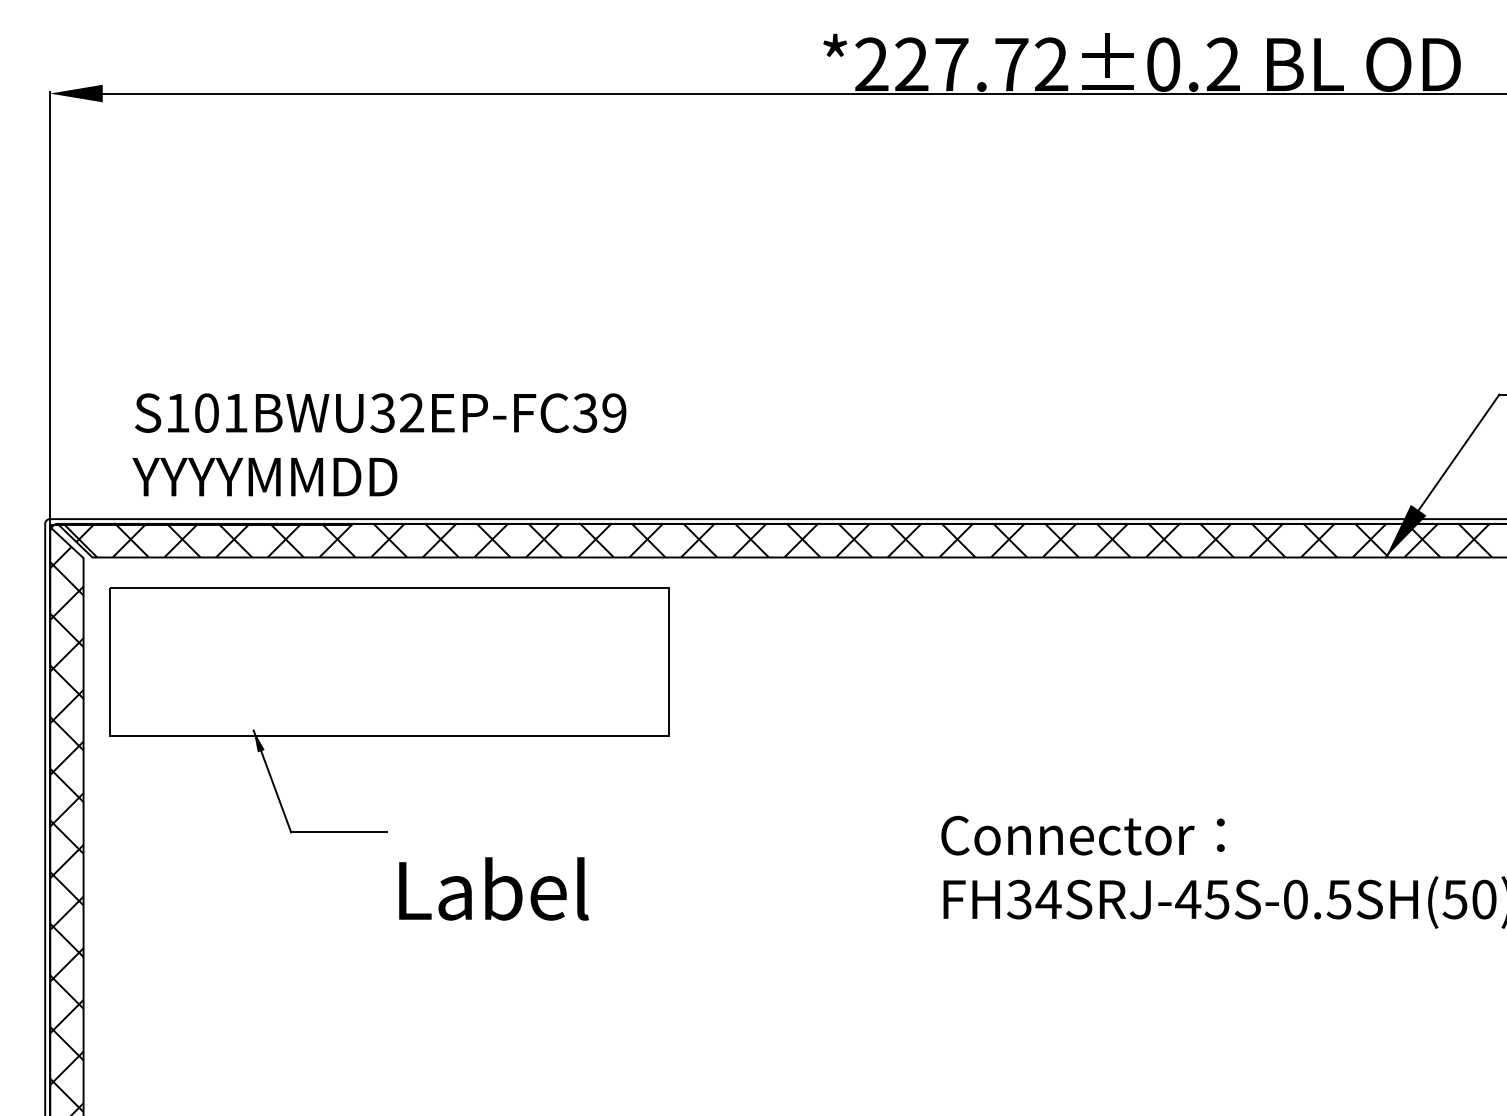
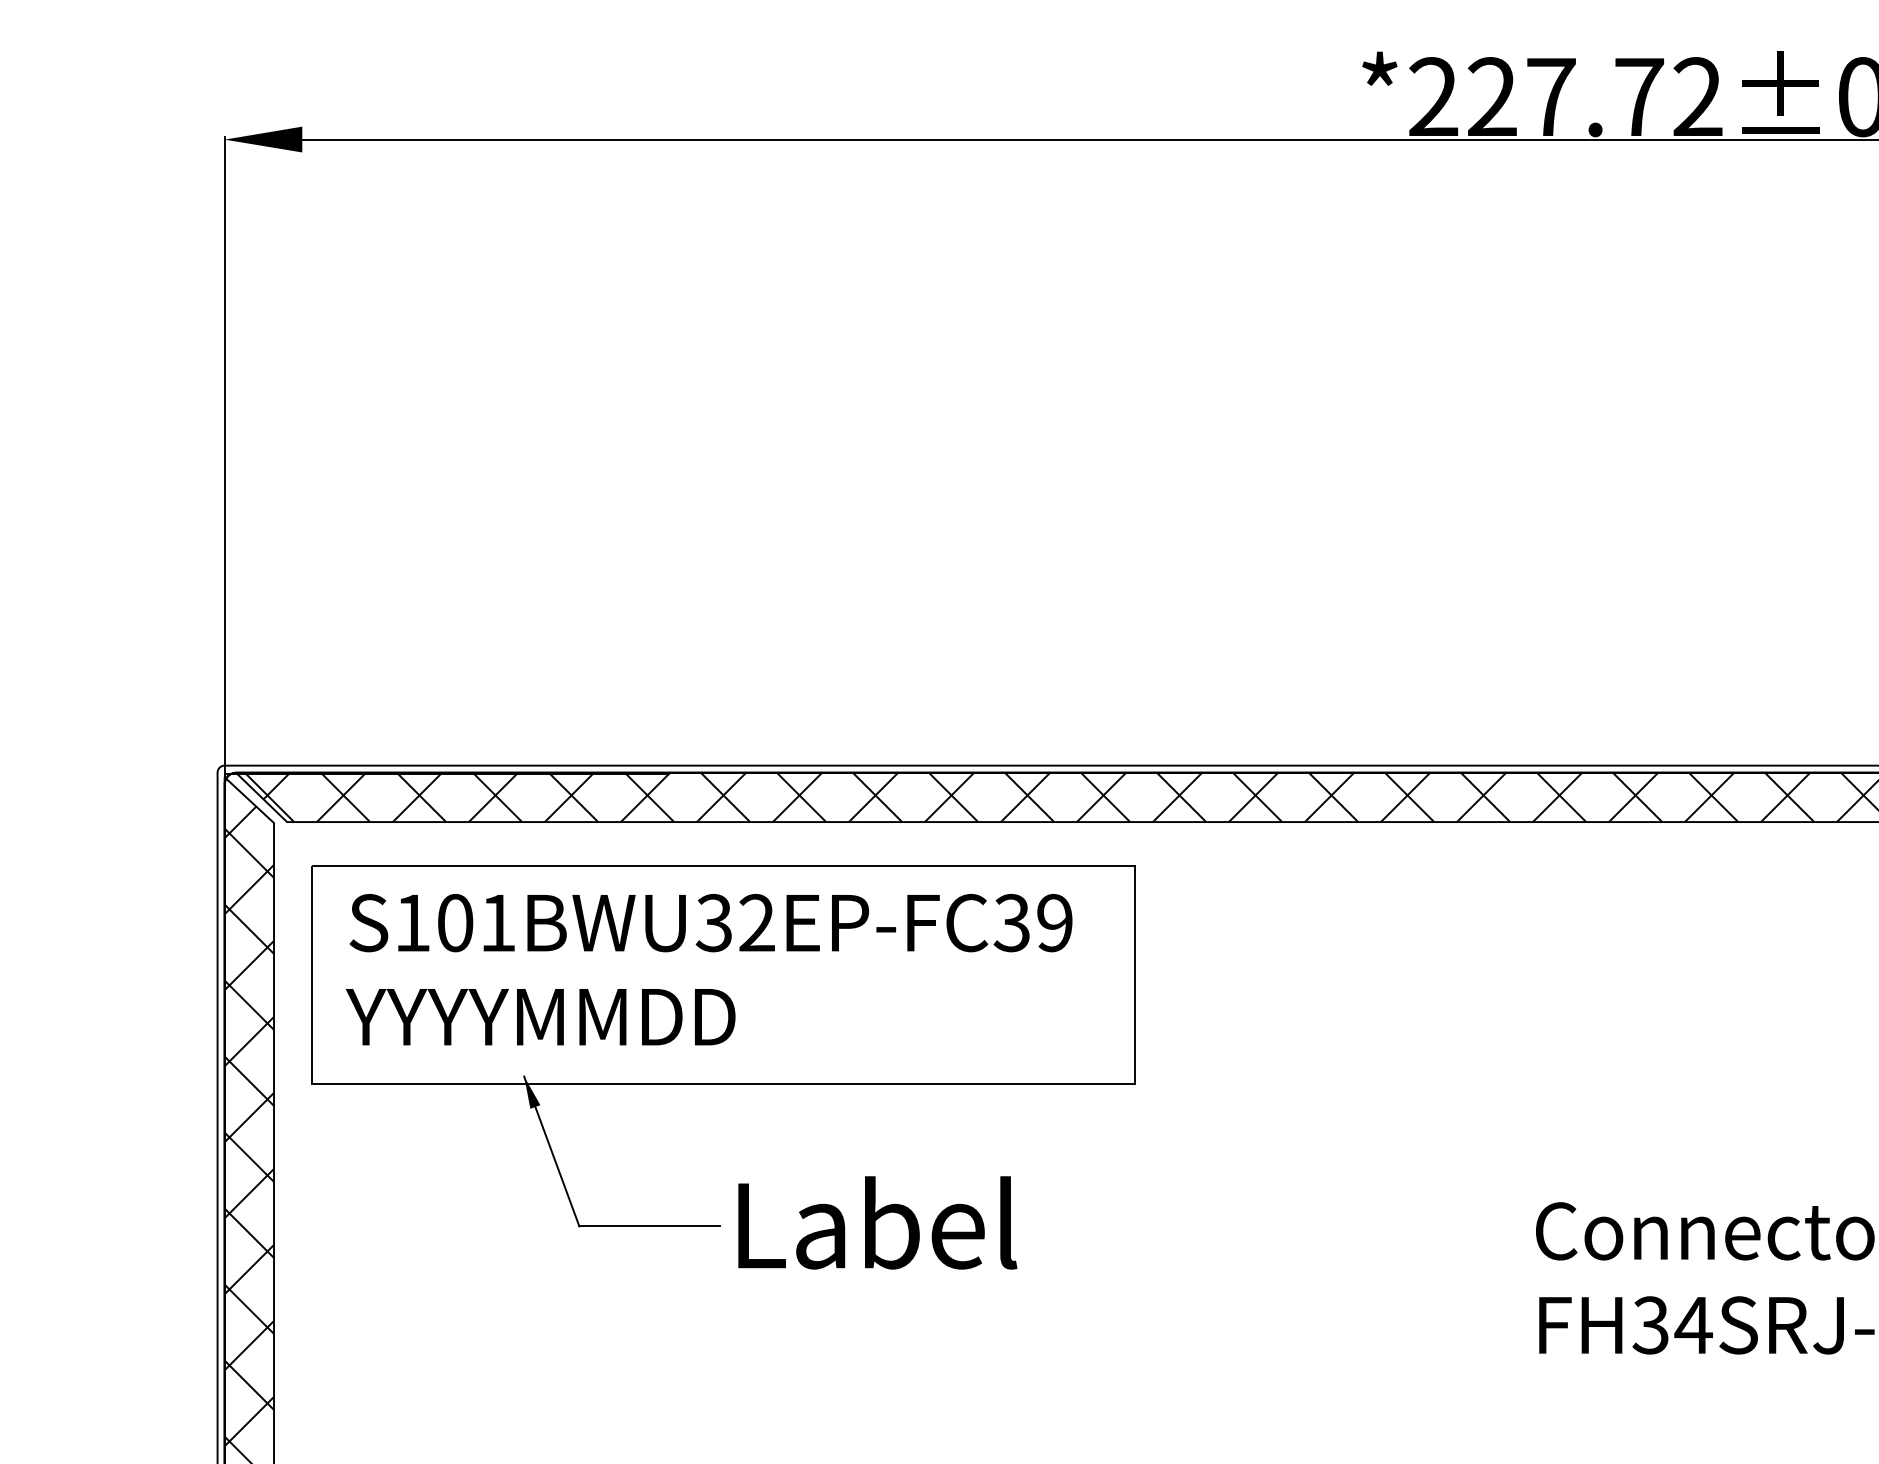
text: (379, 444) -> (709, 969), moved
text: (493, 888) -> (877, 1222), moved

